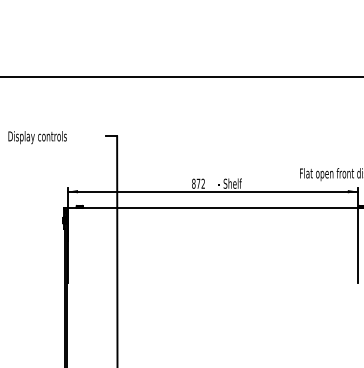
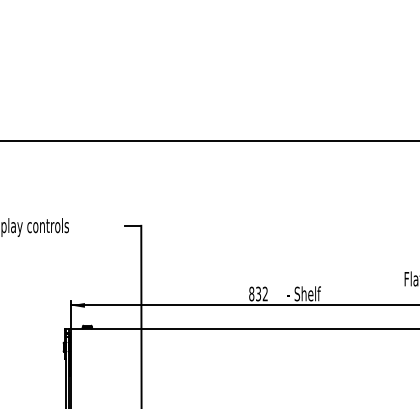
text: (198, 183) -> (258, 293), 872 -> 832

